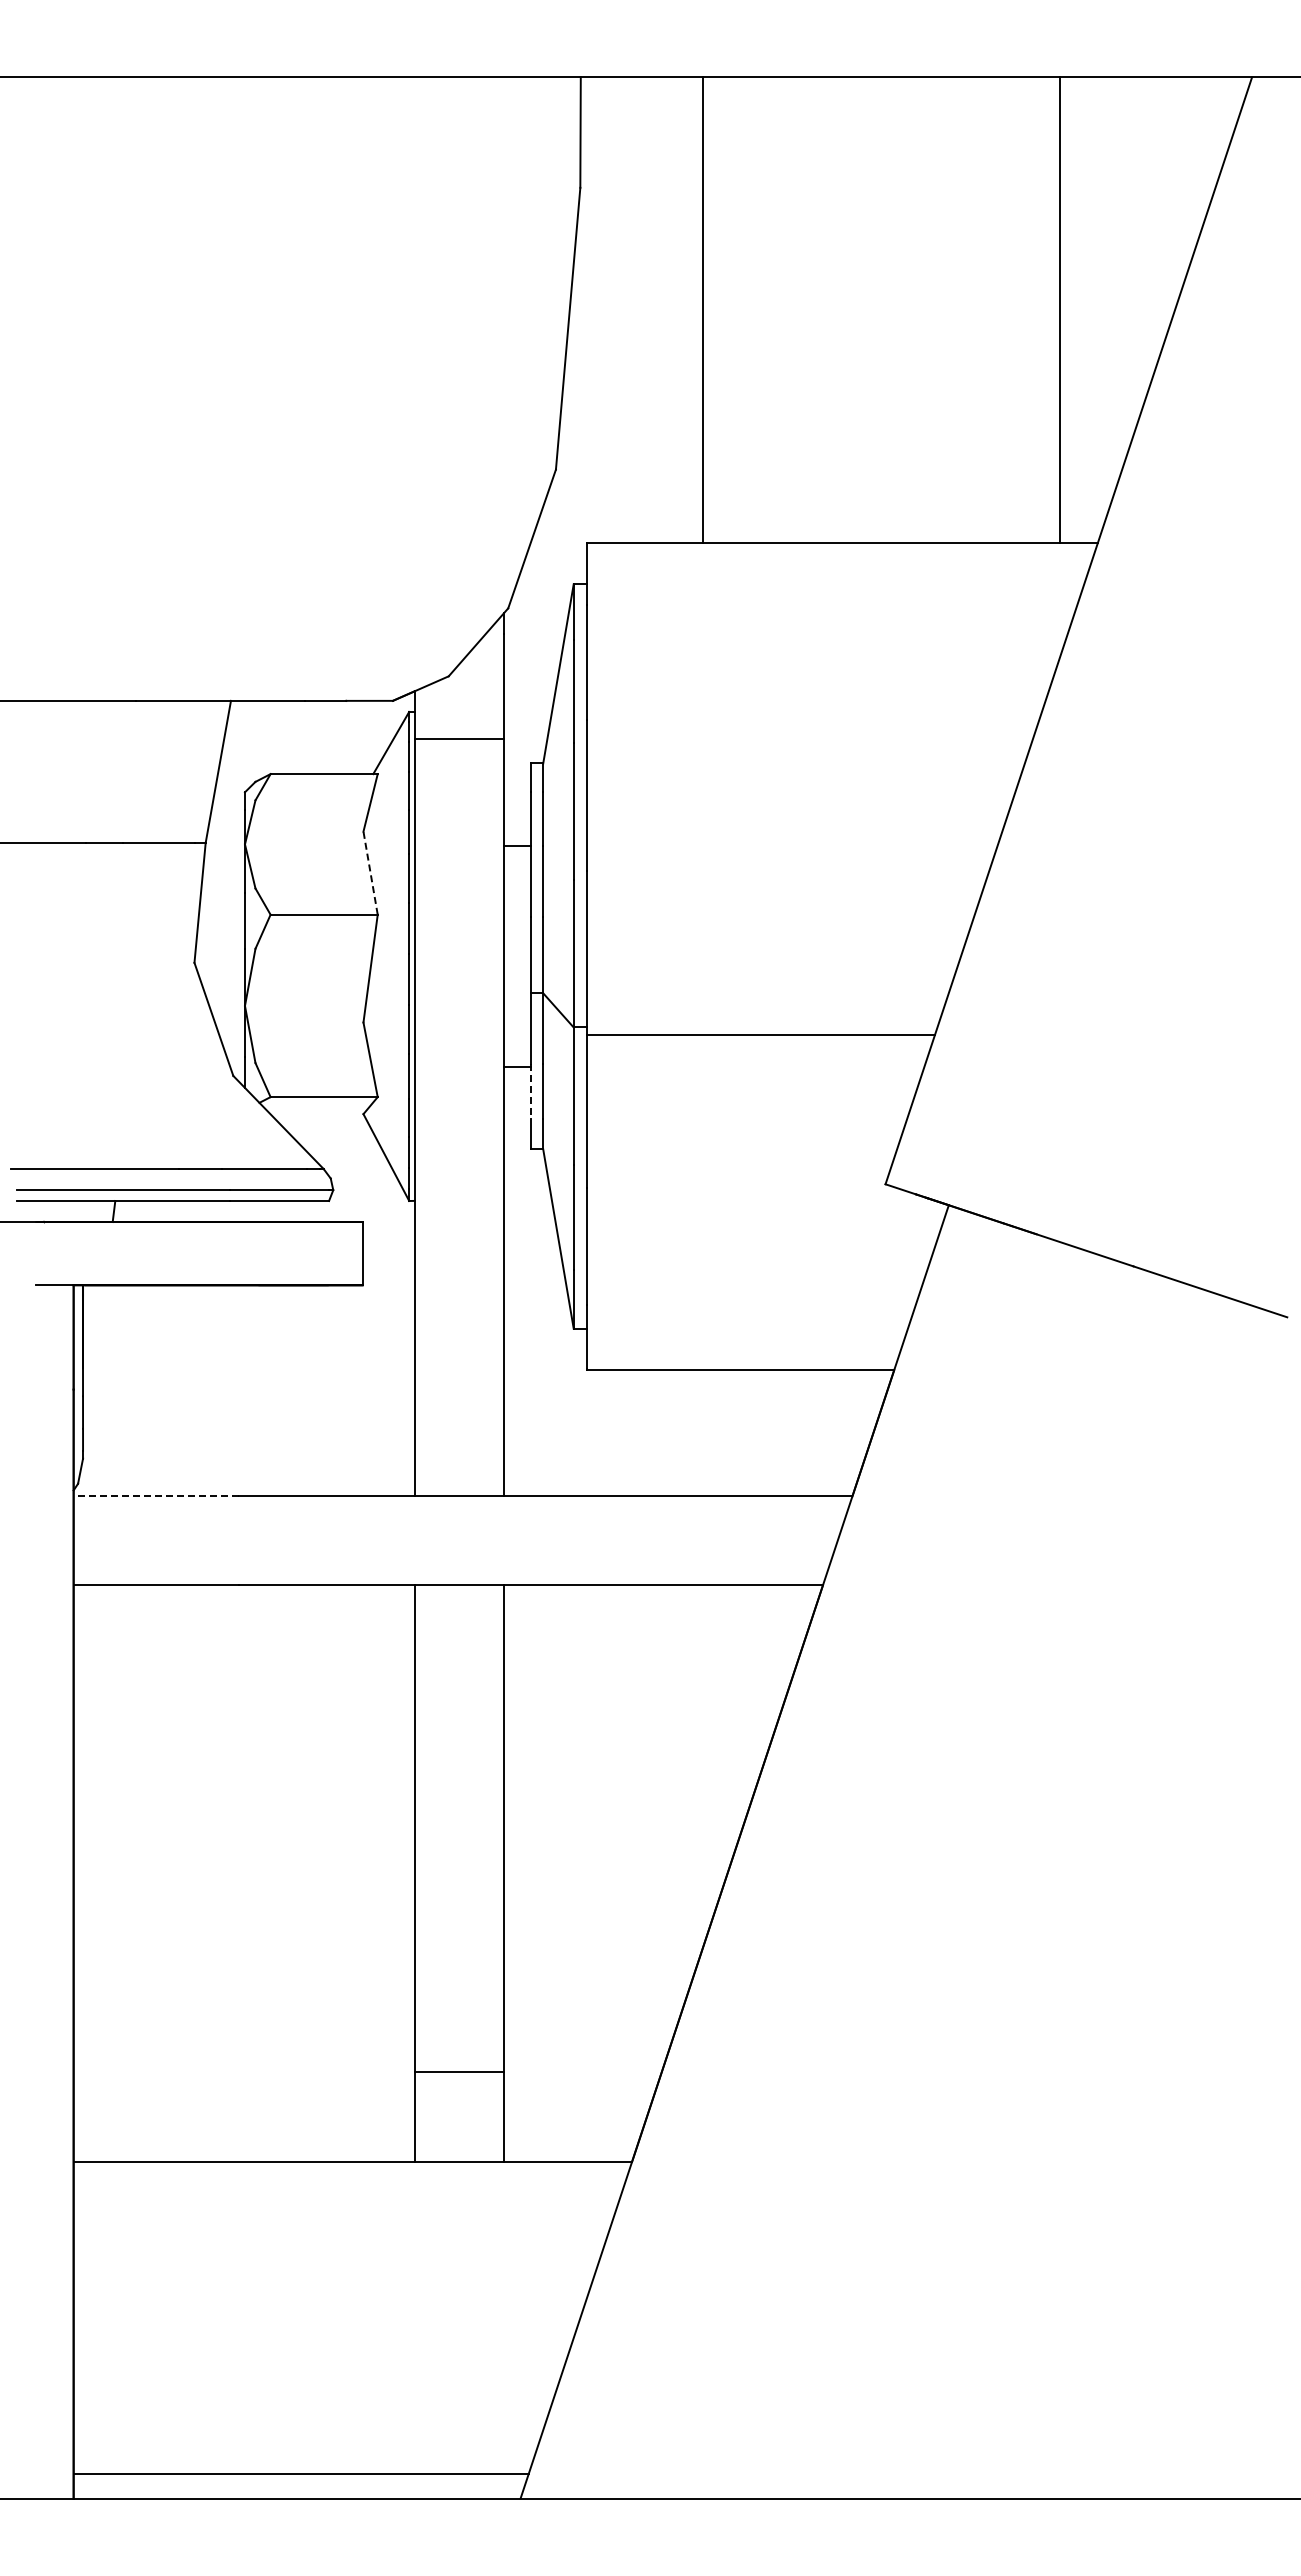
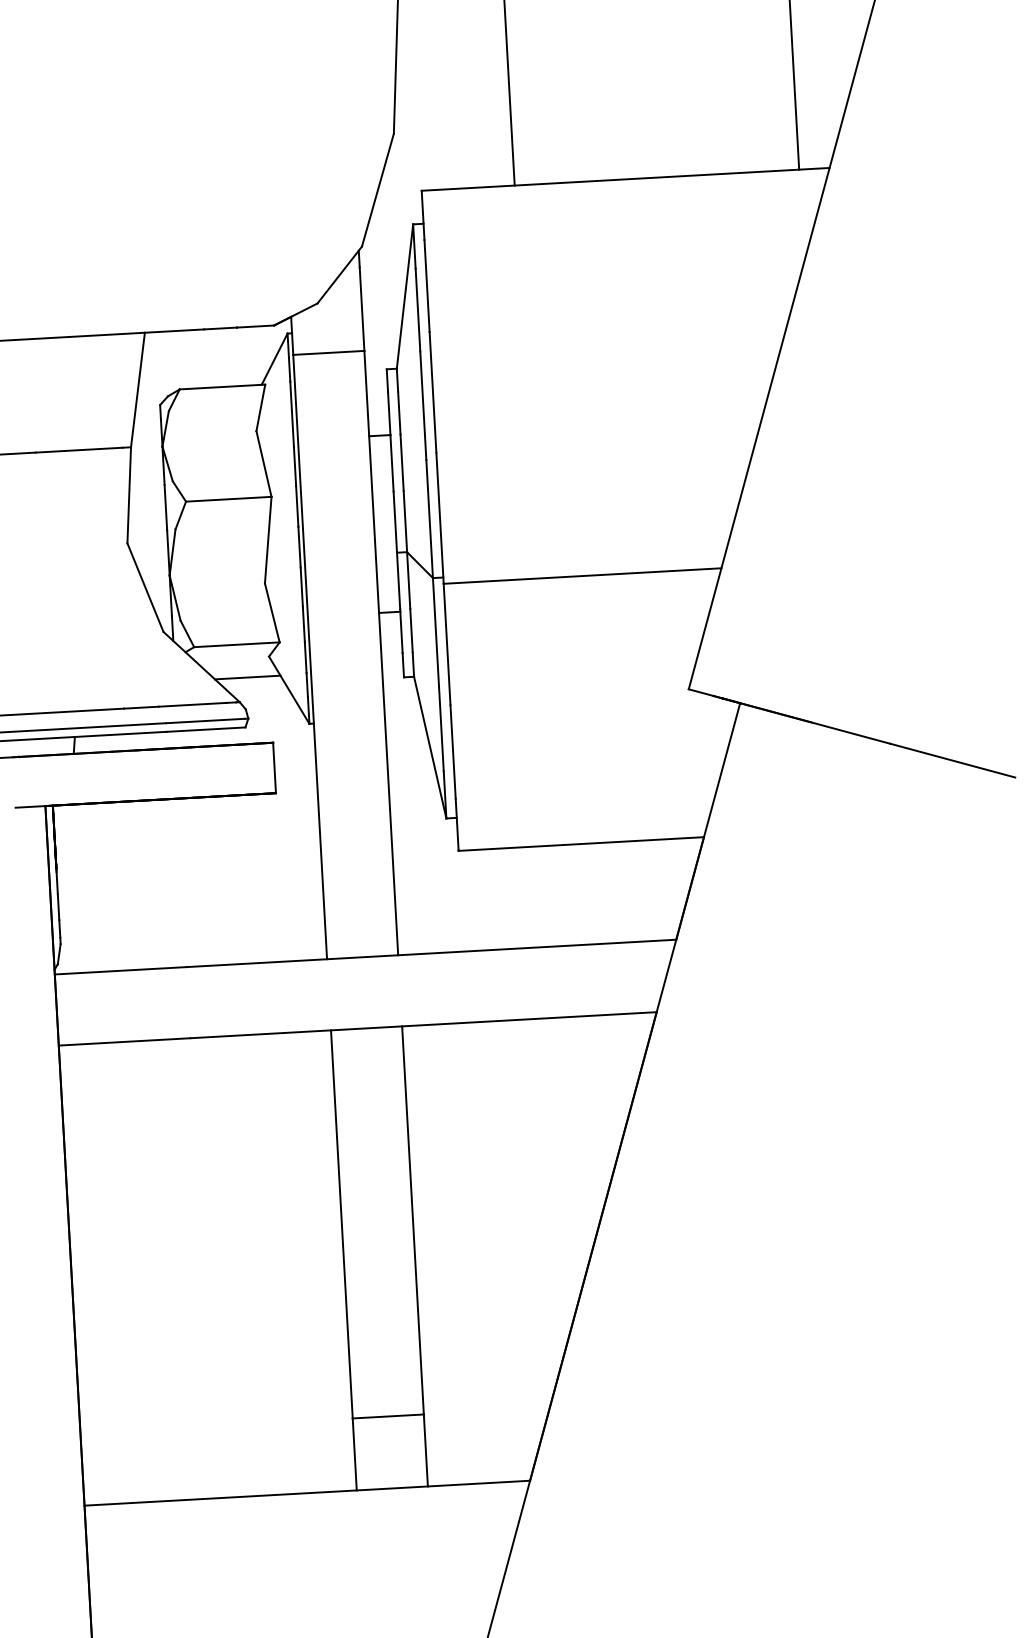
line: (370, 872) -> (263, 463), dashed -> solid
line: (530, 1092) -> (401, 631), dashed -> solid
line: (335, 1138) -> (247, 677), added
line: (155, 1496) -> (120, 970), dashed -> solid

